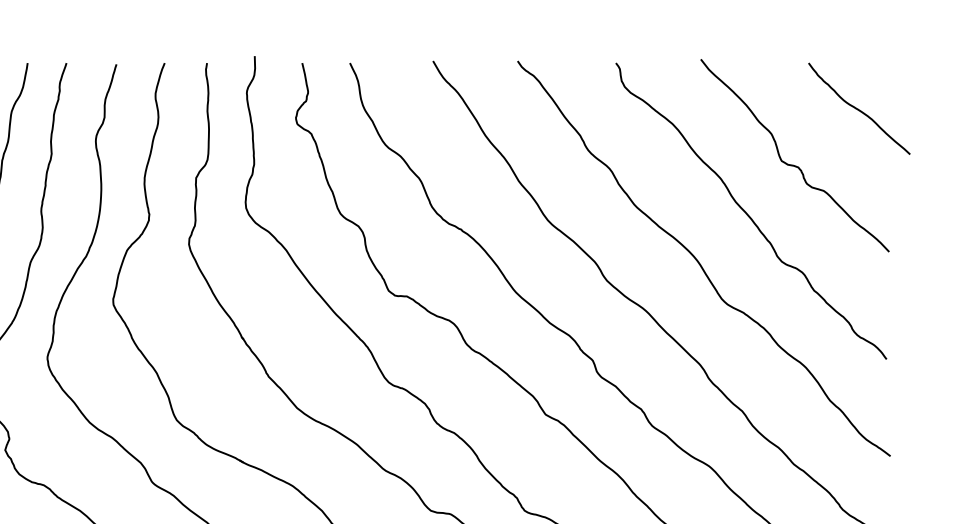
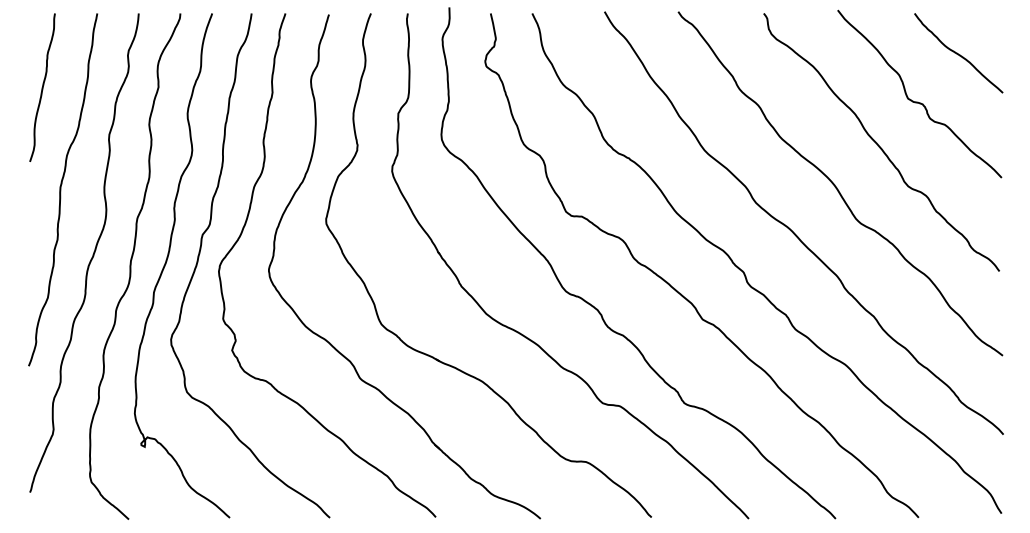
curve: (859, 109) -> (958, 53), moved

